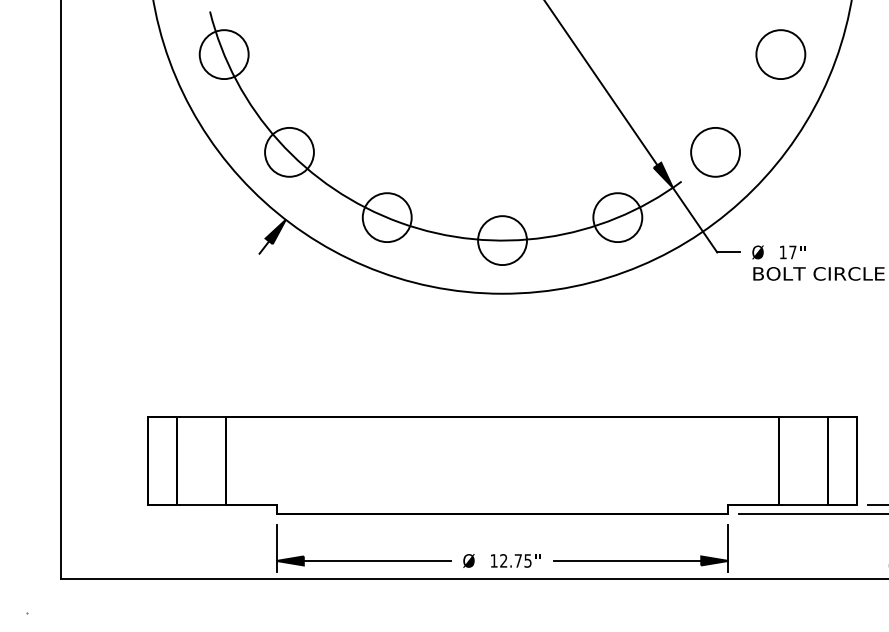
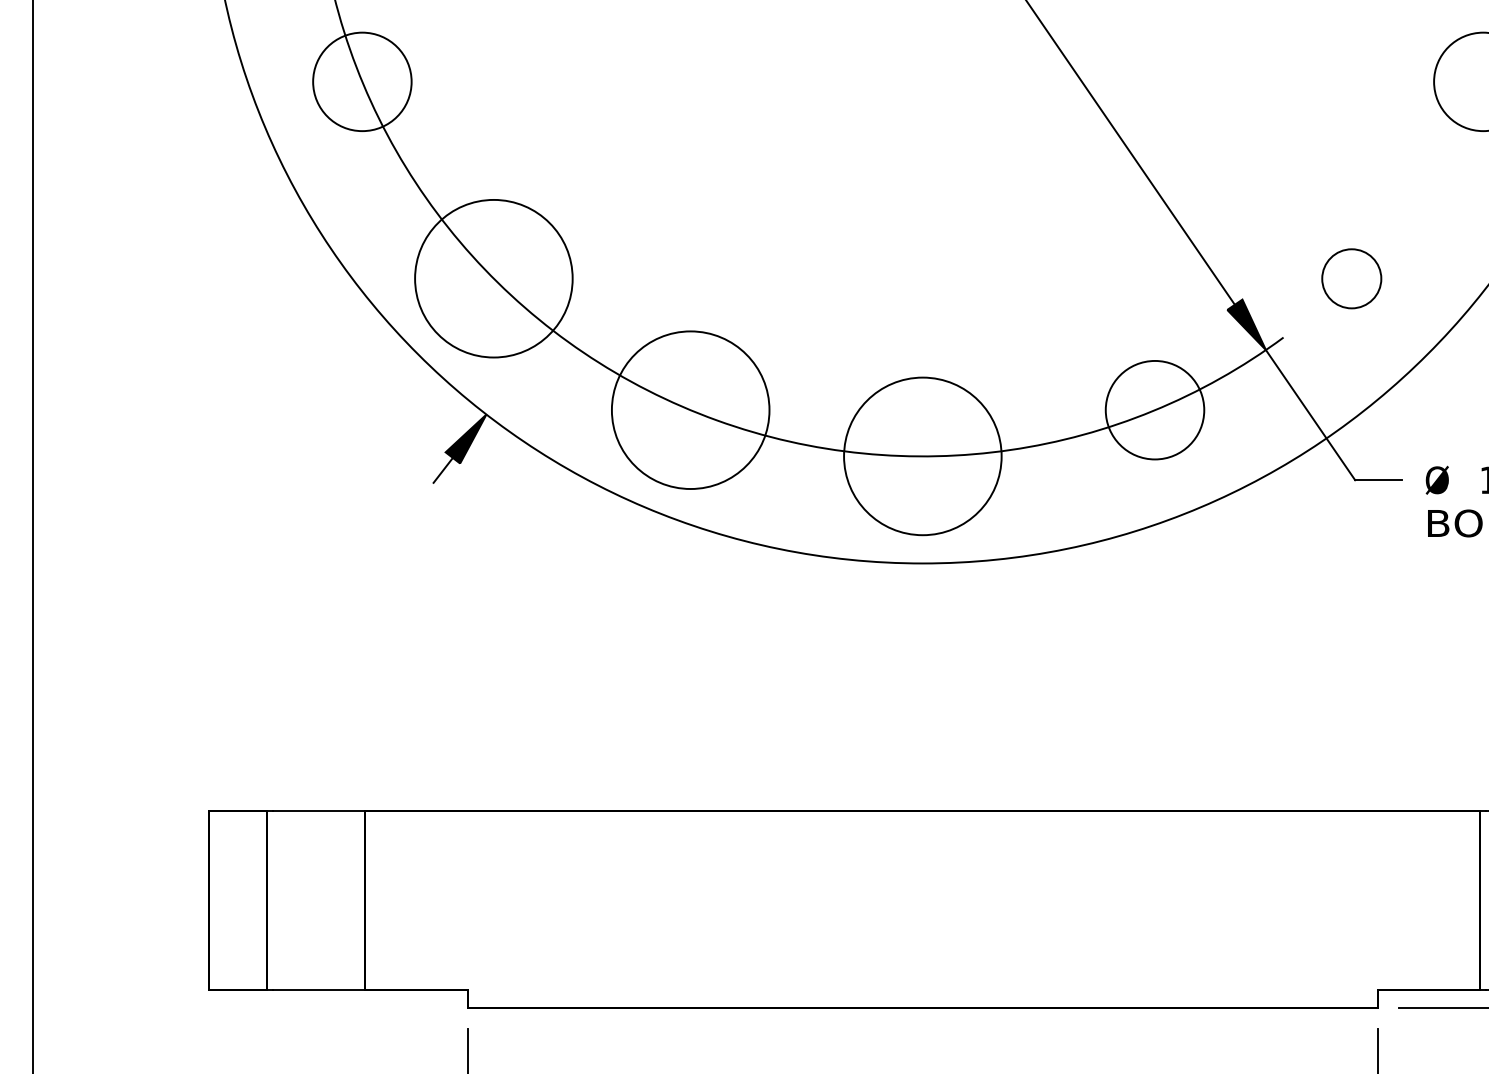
circle: (289, 151) -> (493, 276), size x1.6
circle: (715, 152) -> (1351, 279), size x0.6
circle: (386, 217) -> (689, 409), size x1.6
circle: (502, 240) -> (922, 456), size x1.6

